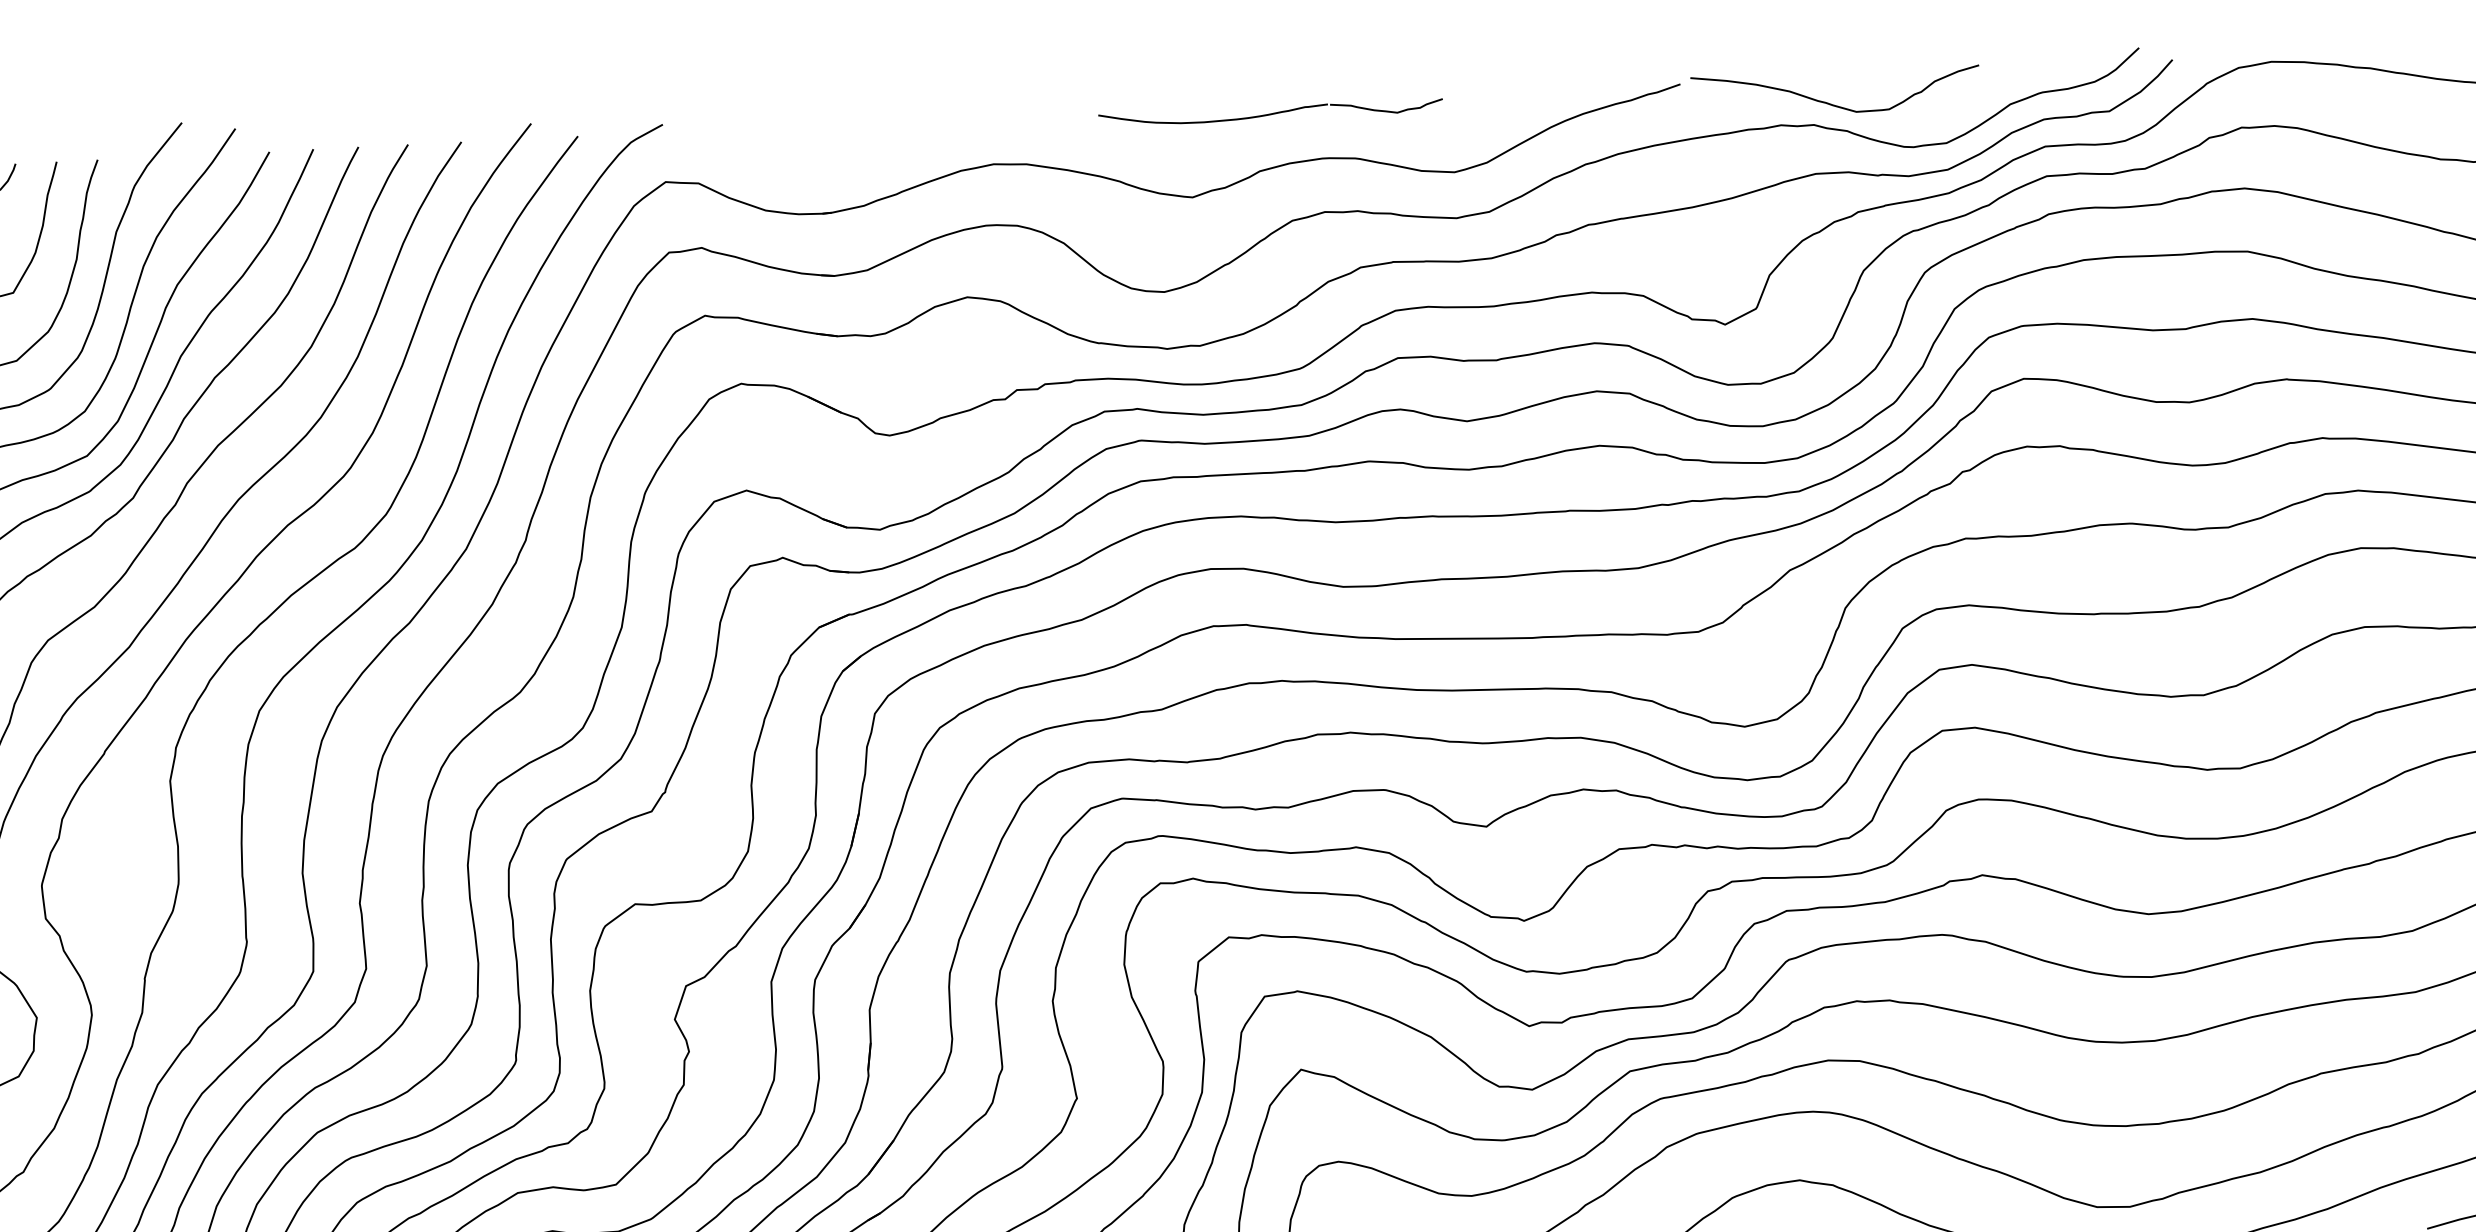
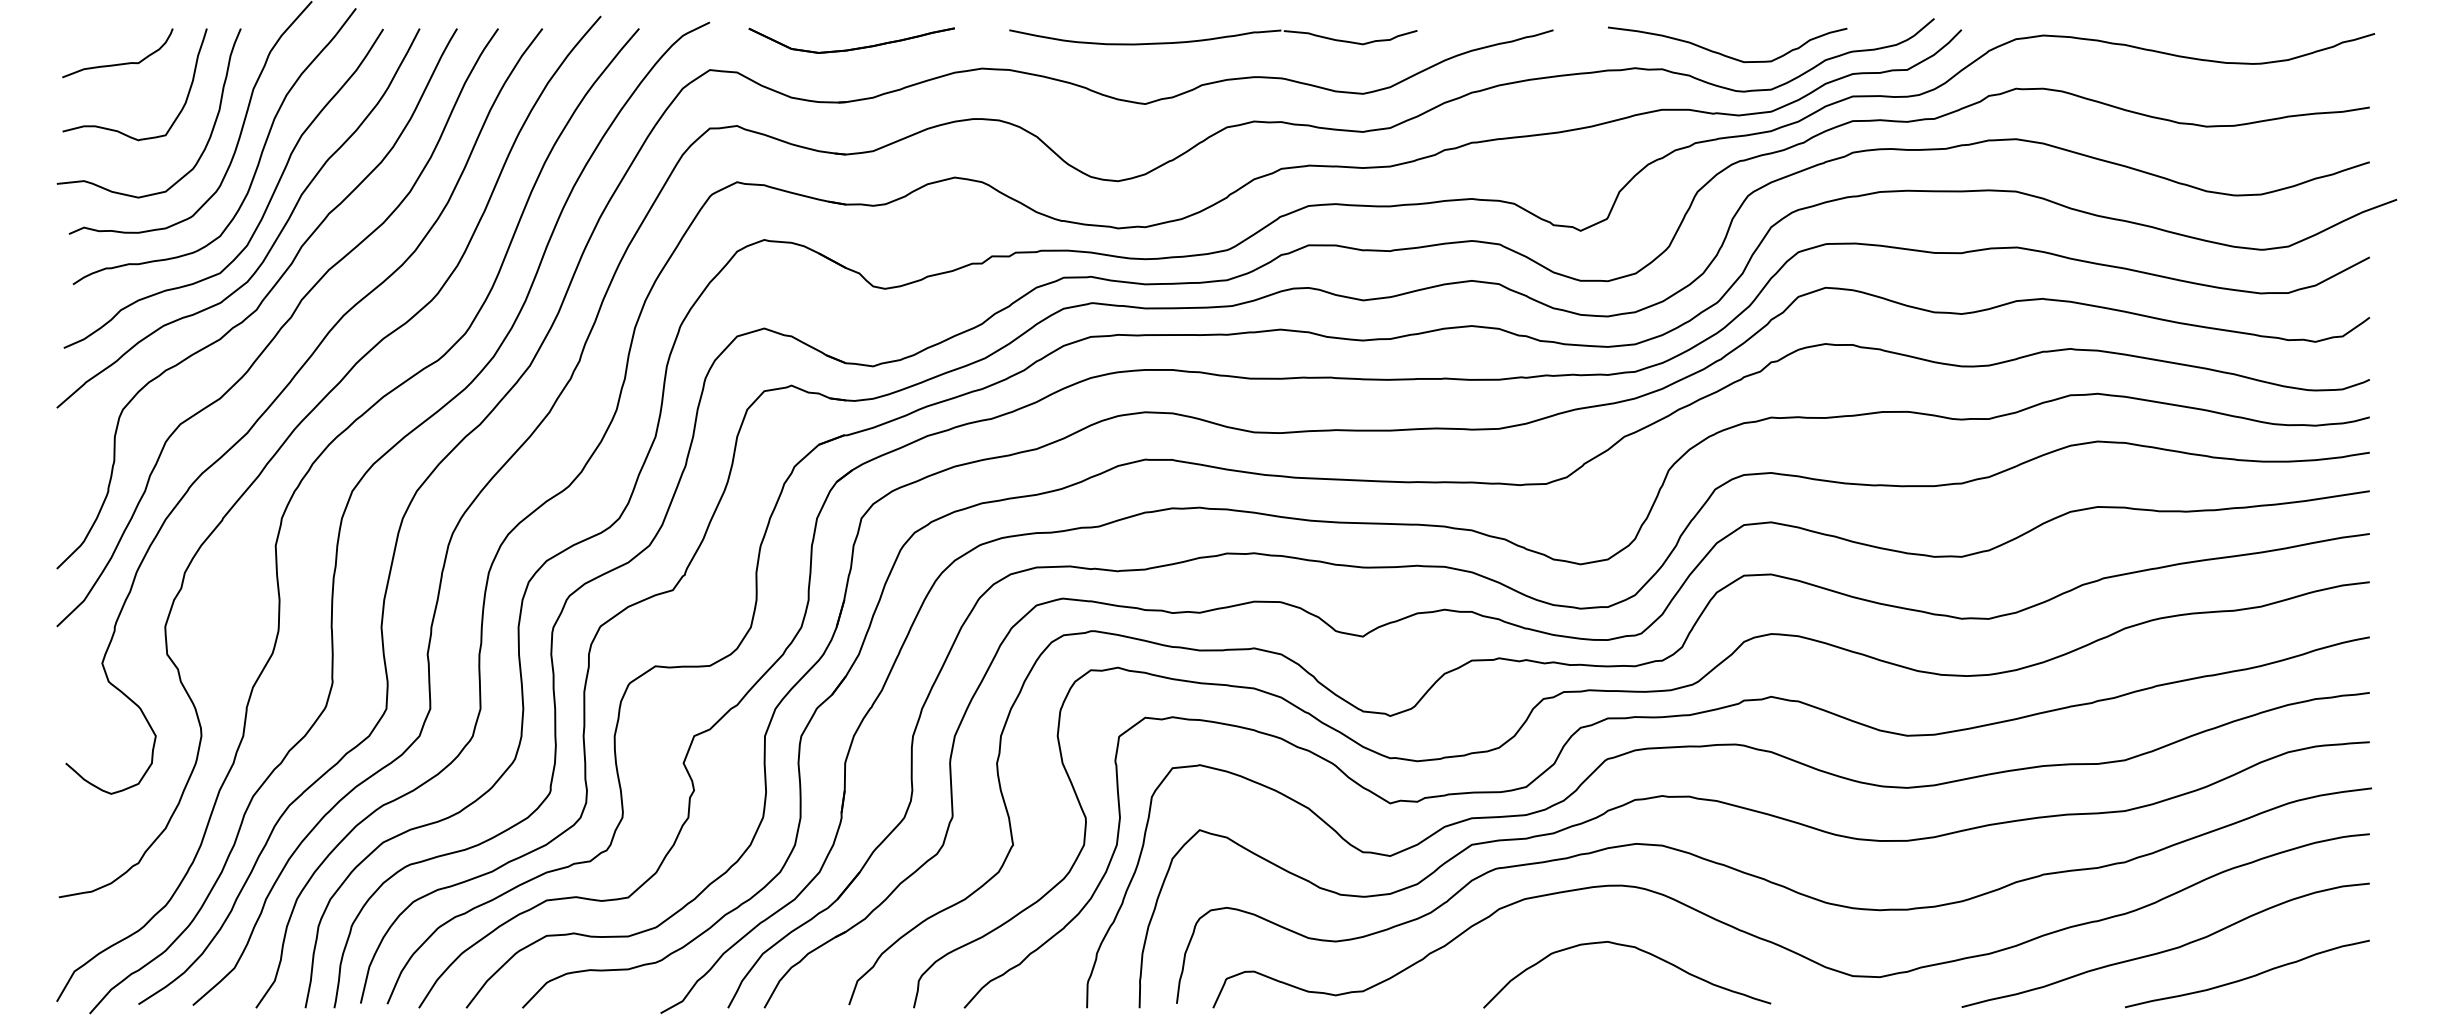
curve: (1830, 102) -> (1722, 53), moved
part: (1270, 113) -> (1213, 37), size x1.43
part: (835, 147) -> (851, 48), added

